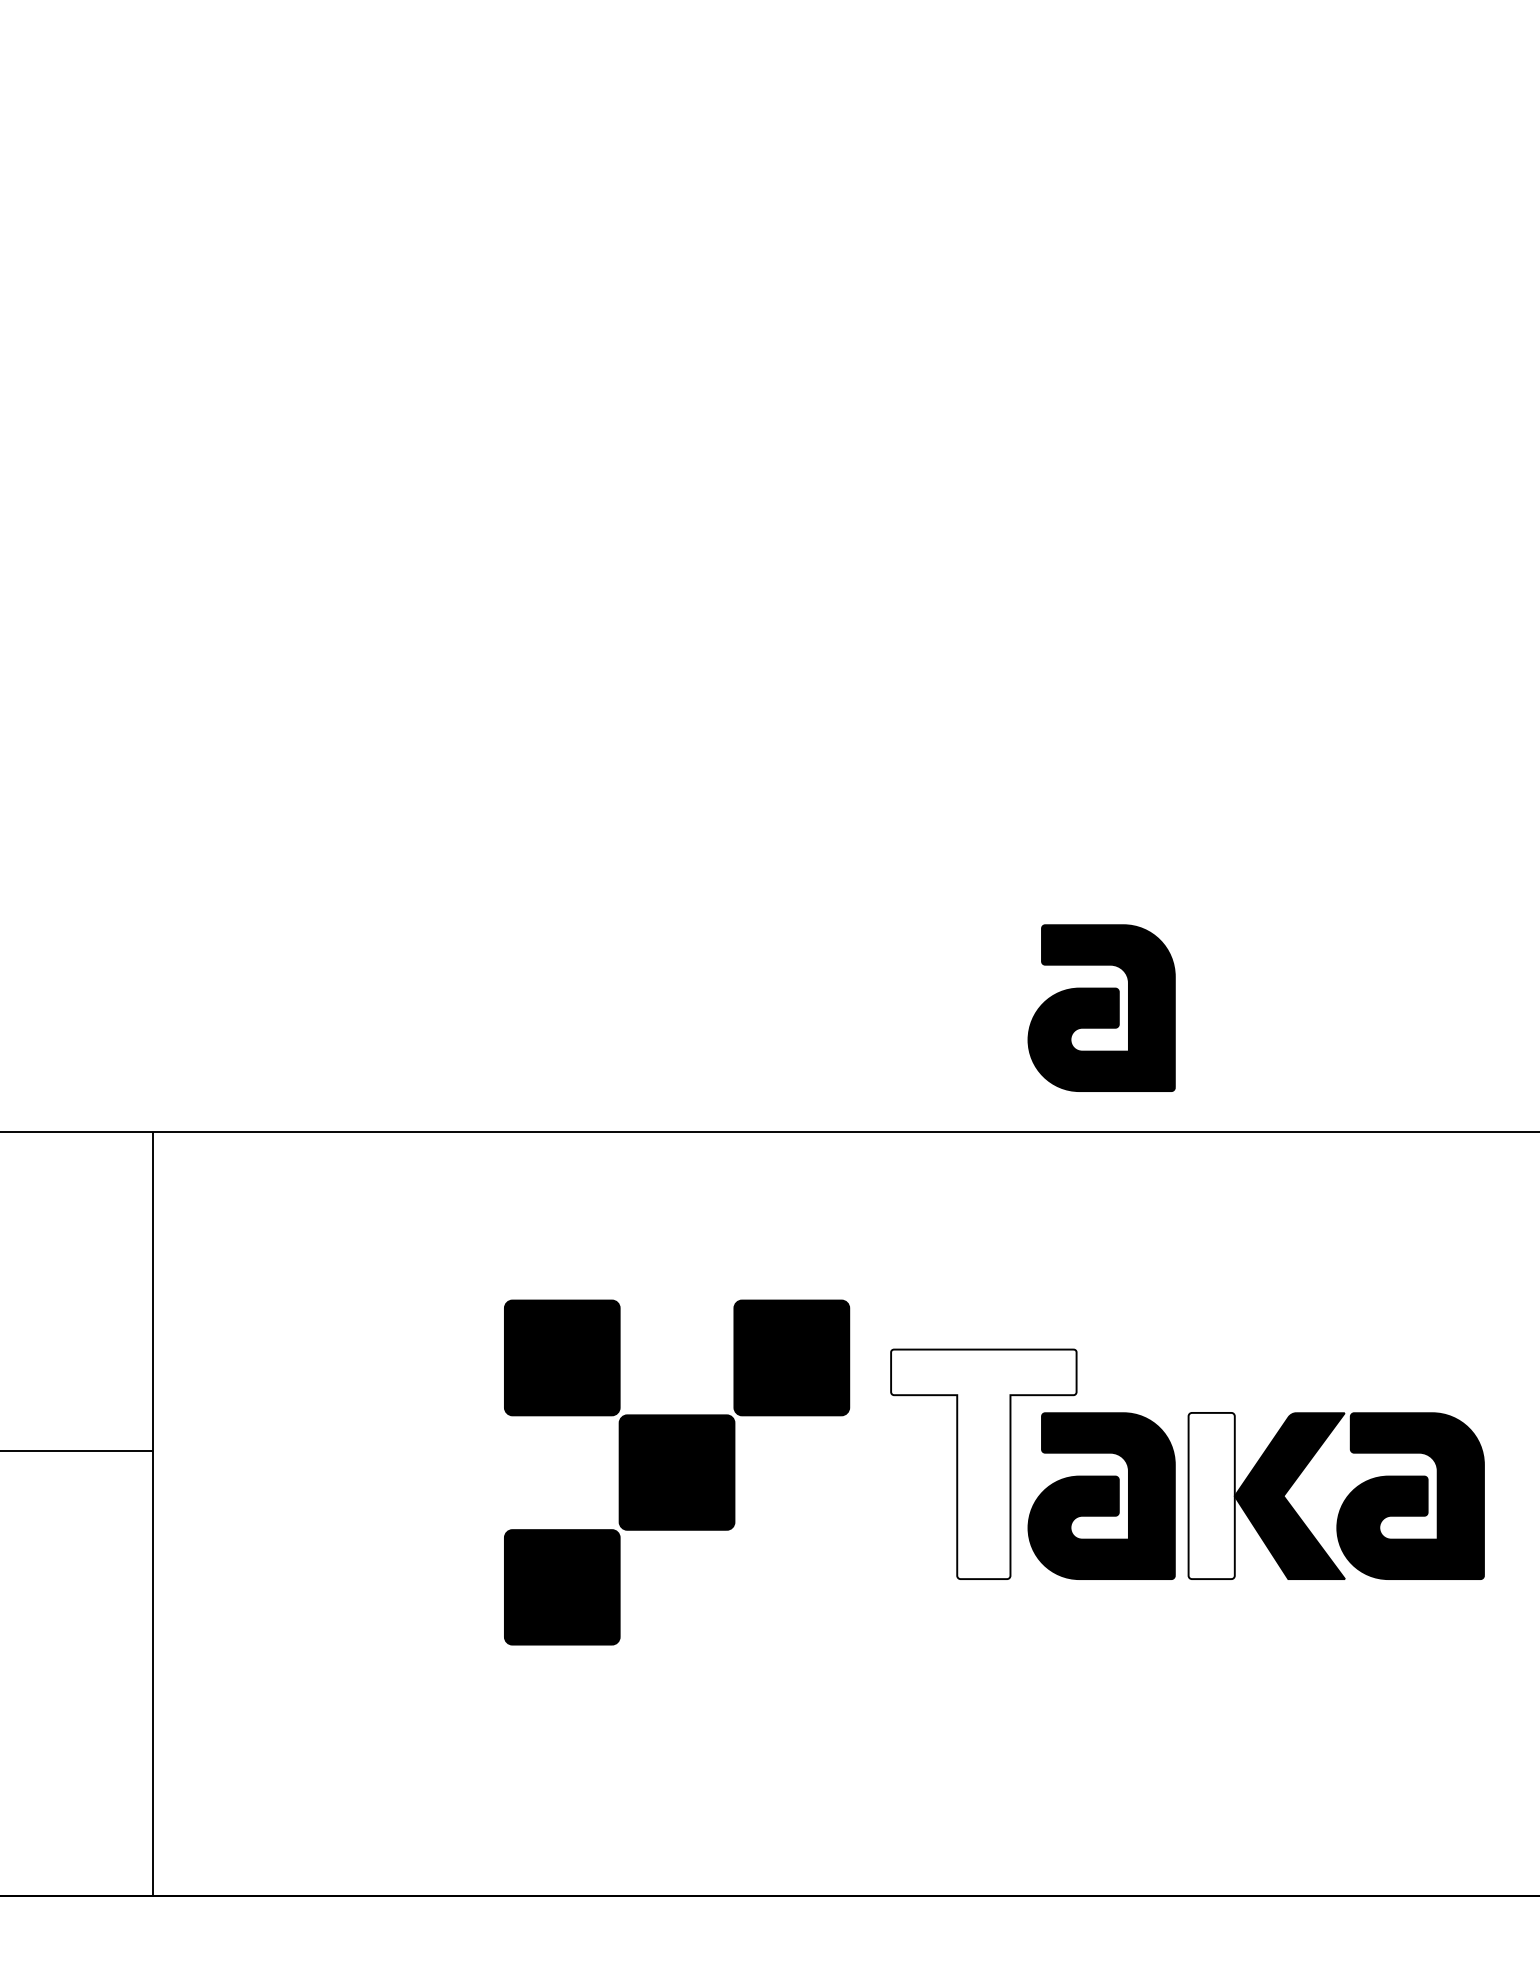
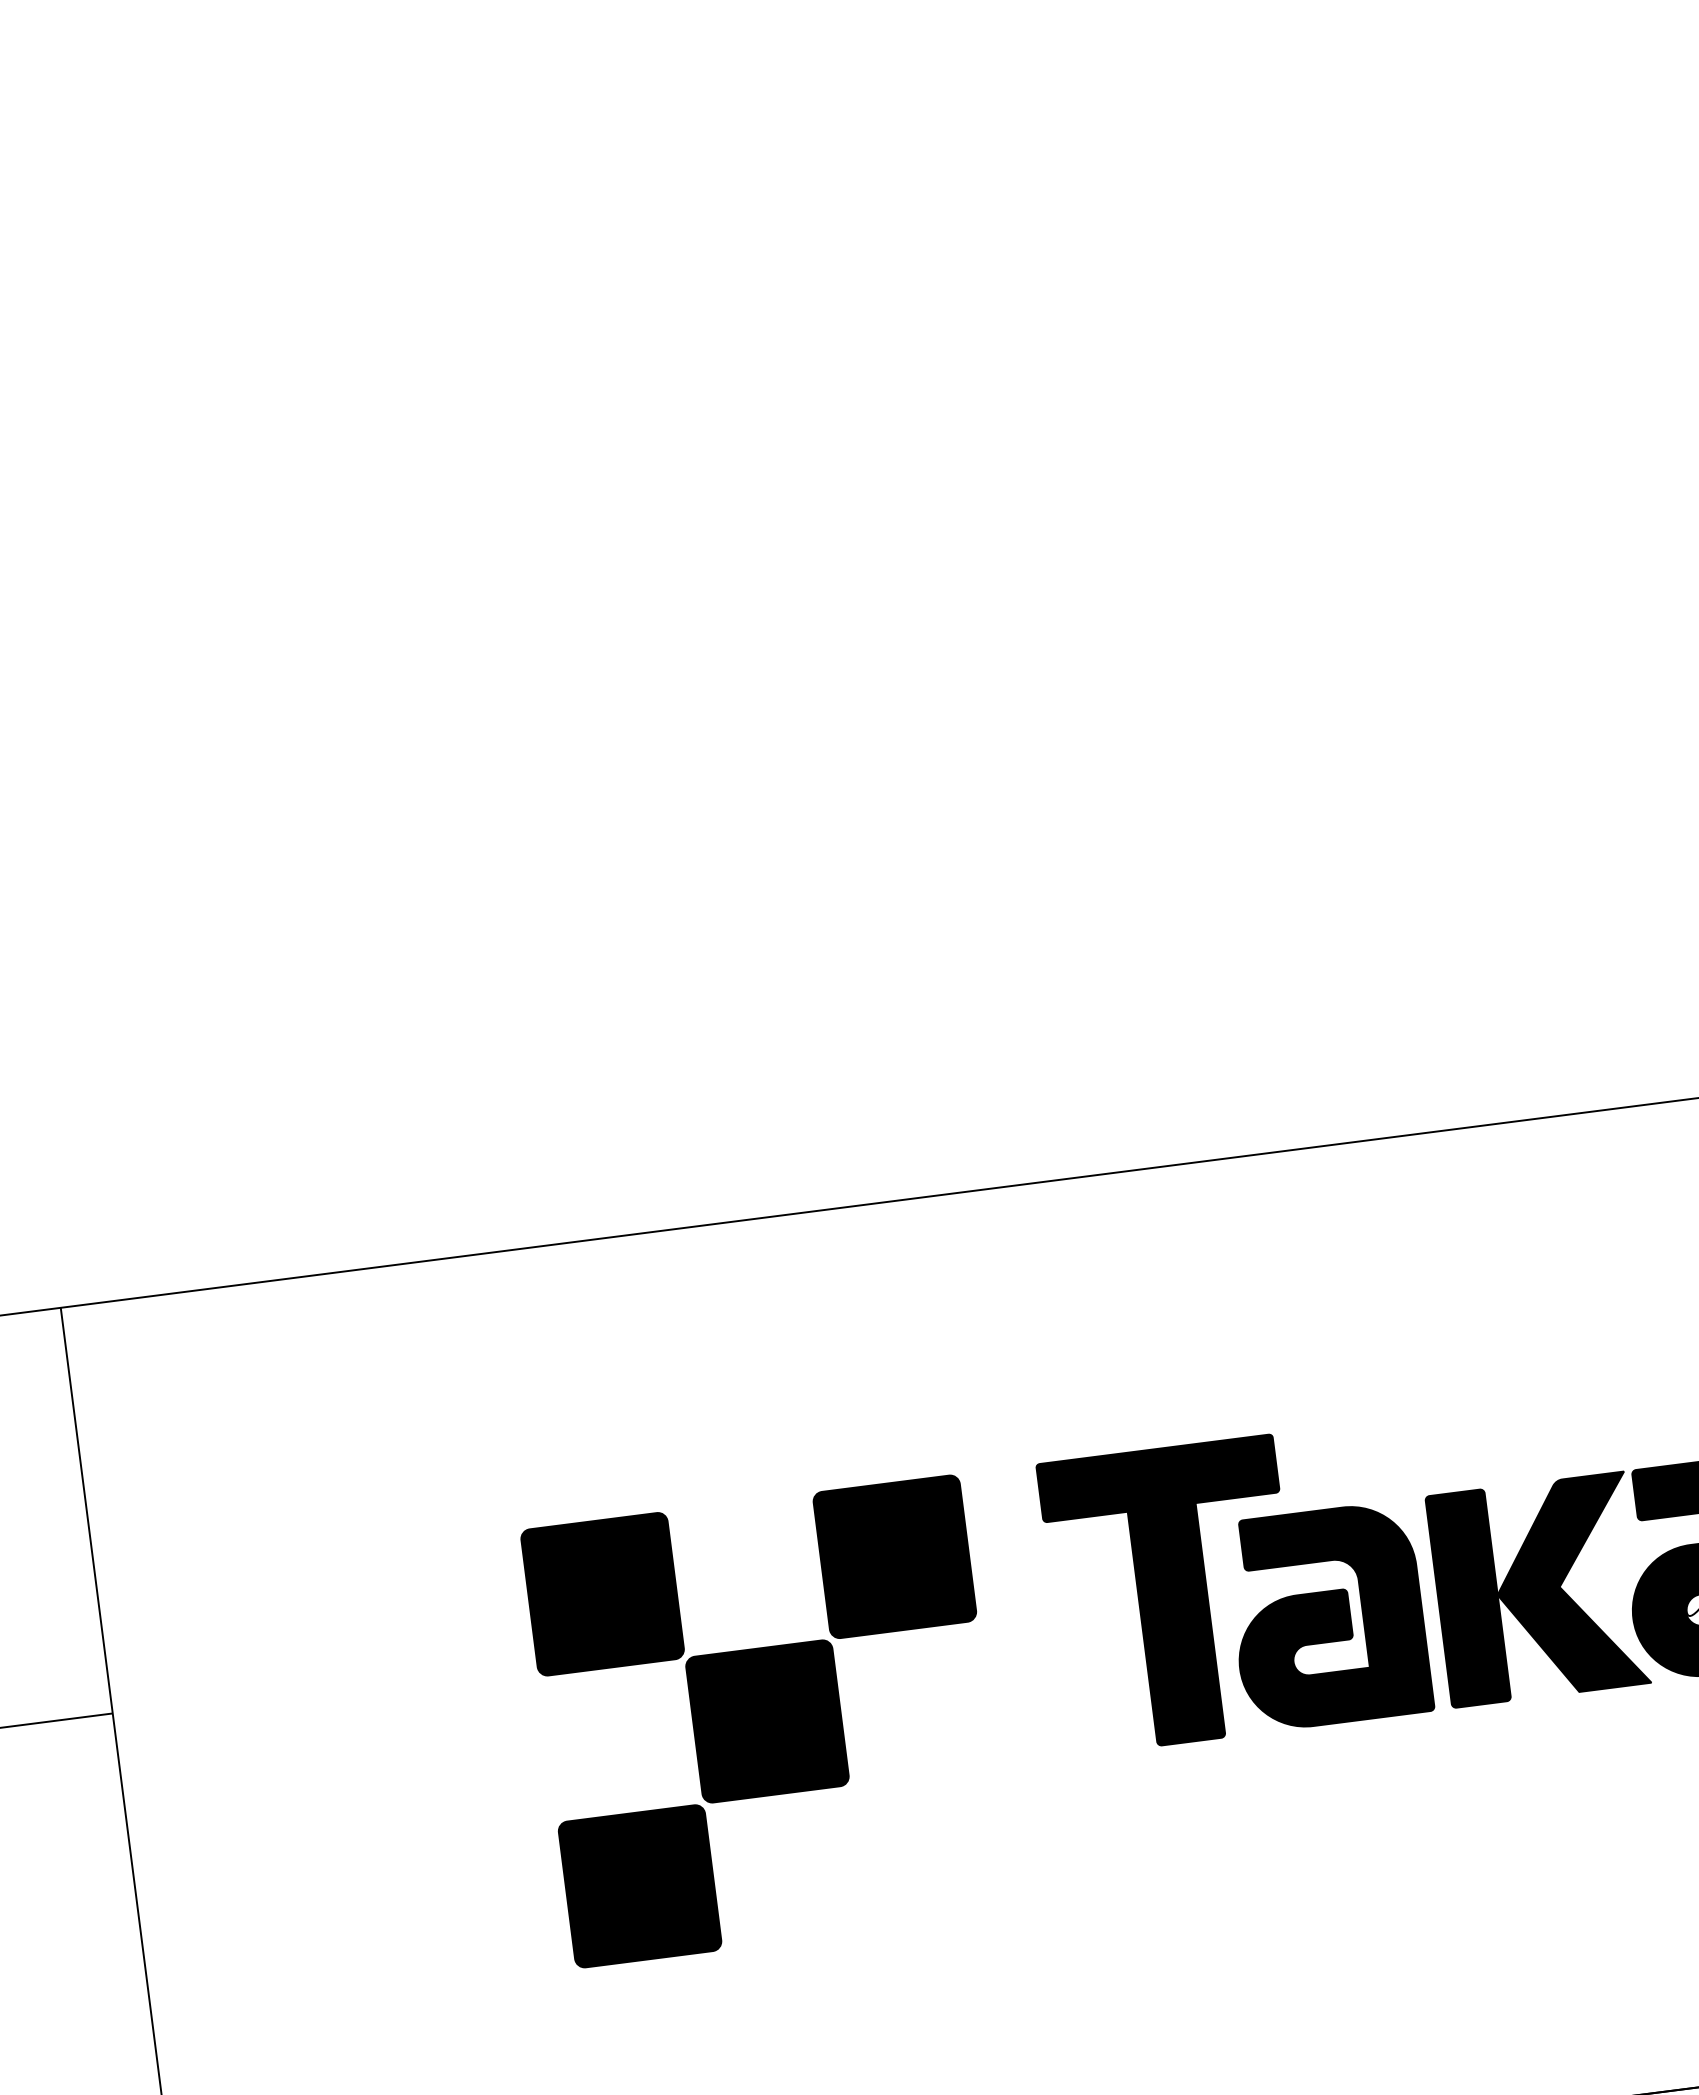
part: (1101, 1007) -> (1248, 994), removed
fill: (983, 1464) -> (1172, 1595), added
part: (677, 1472) -> (768, 1721), moved
fill: (1211, 1495) -> (1467, 1598), added

